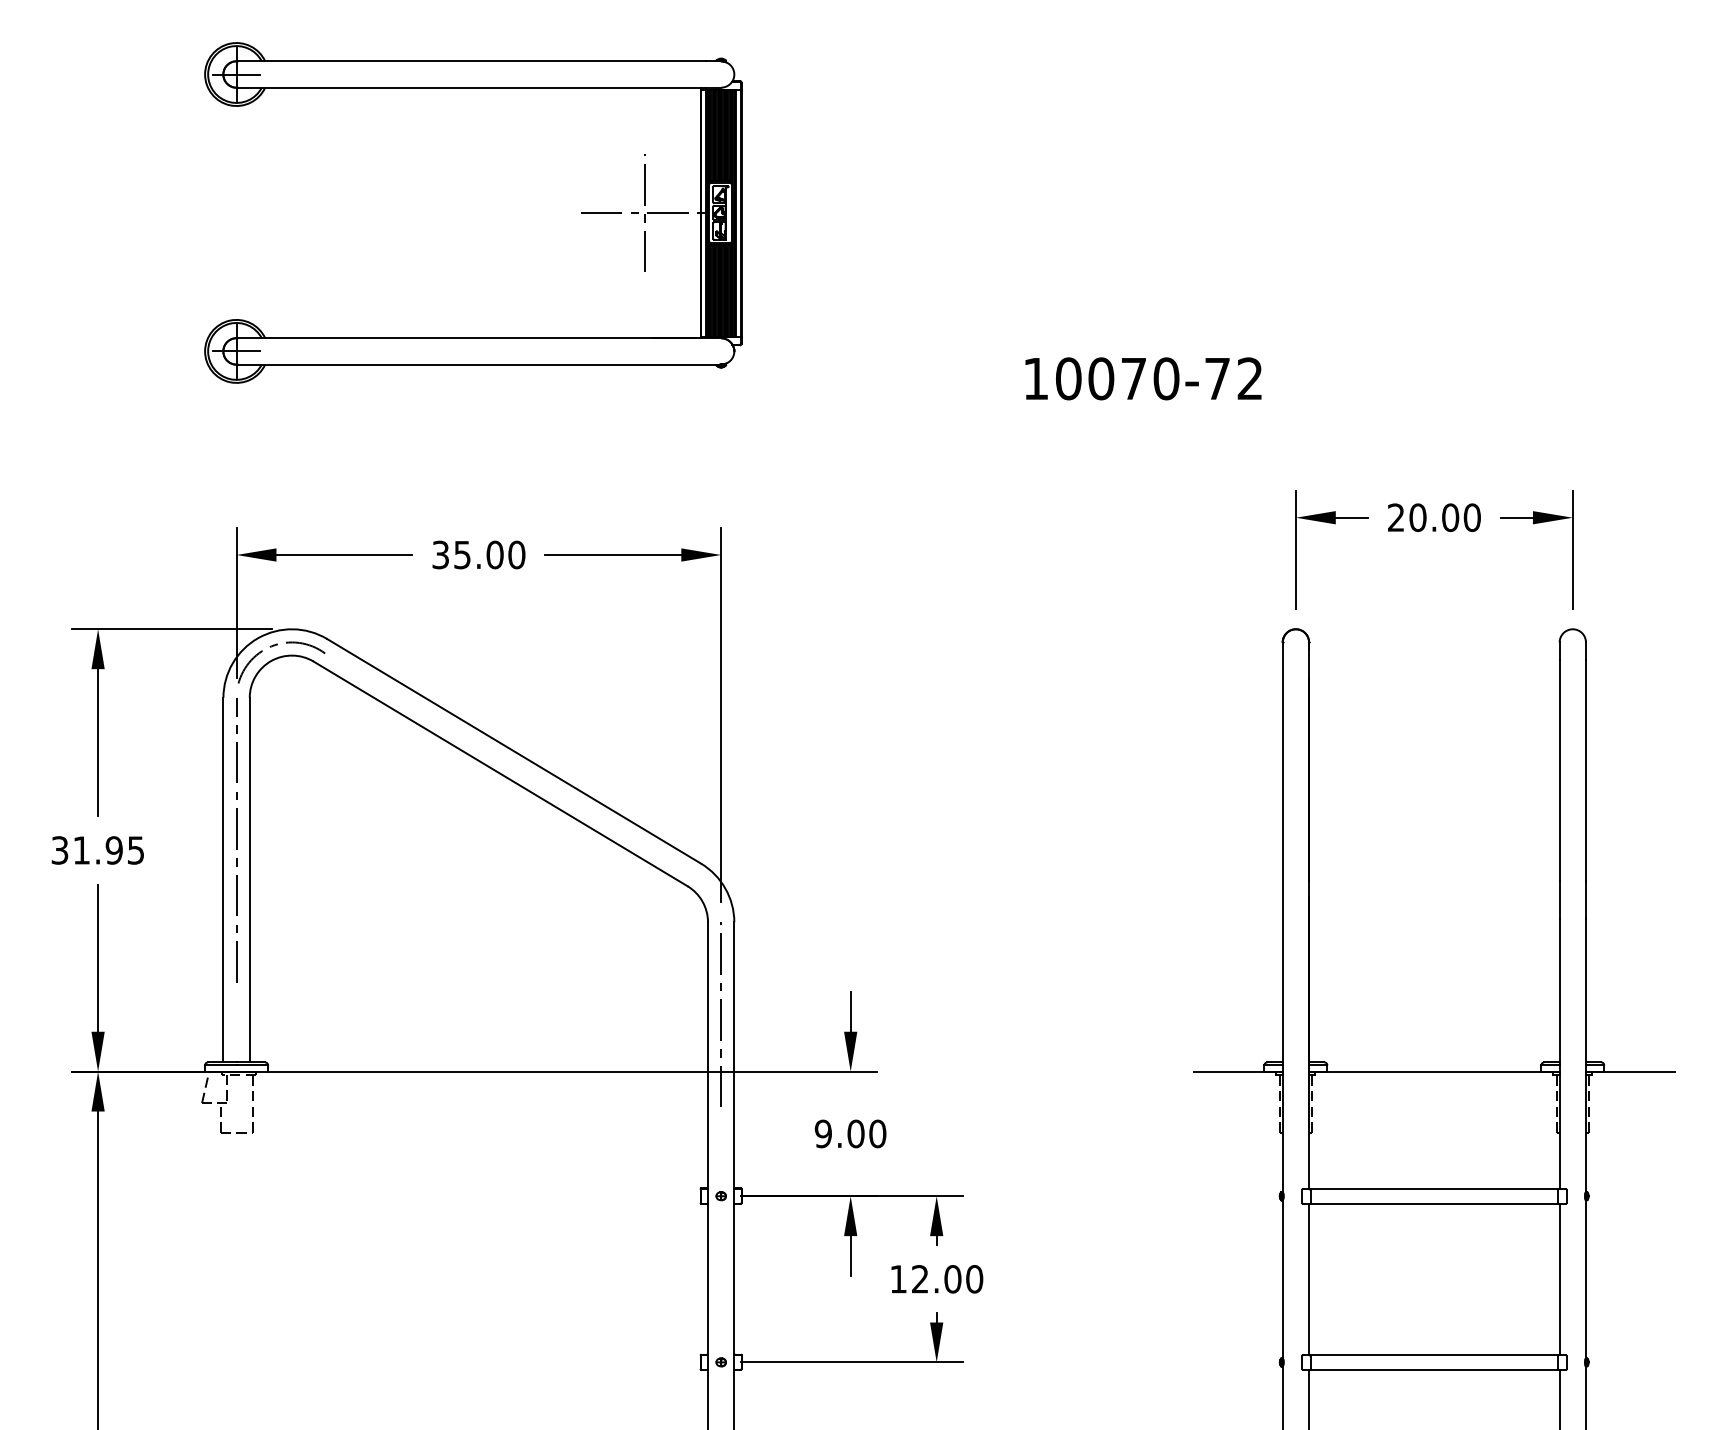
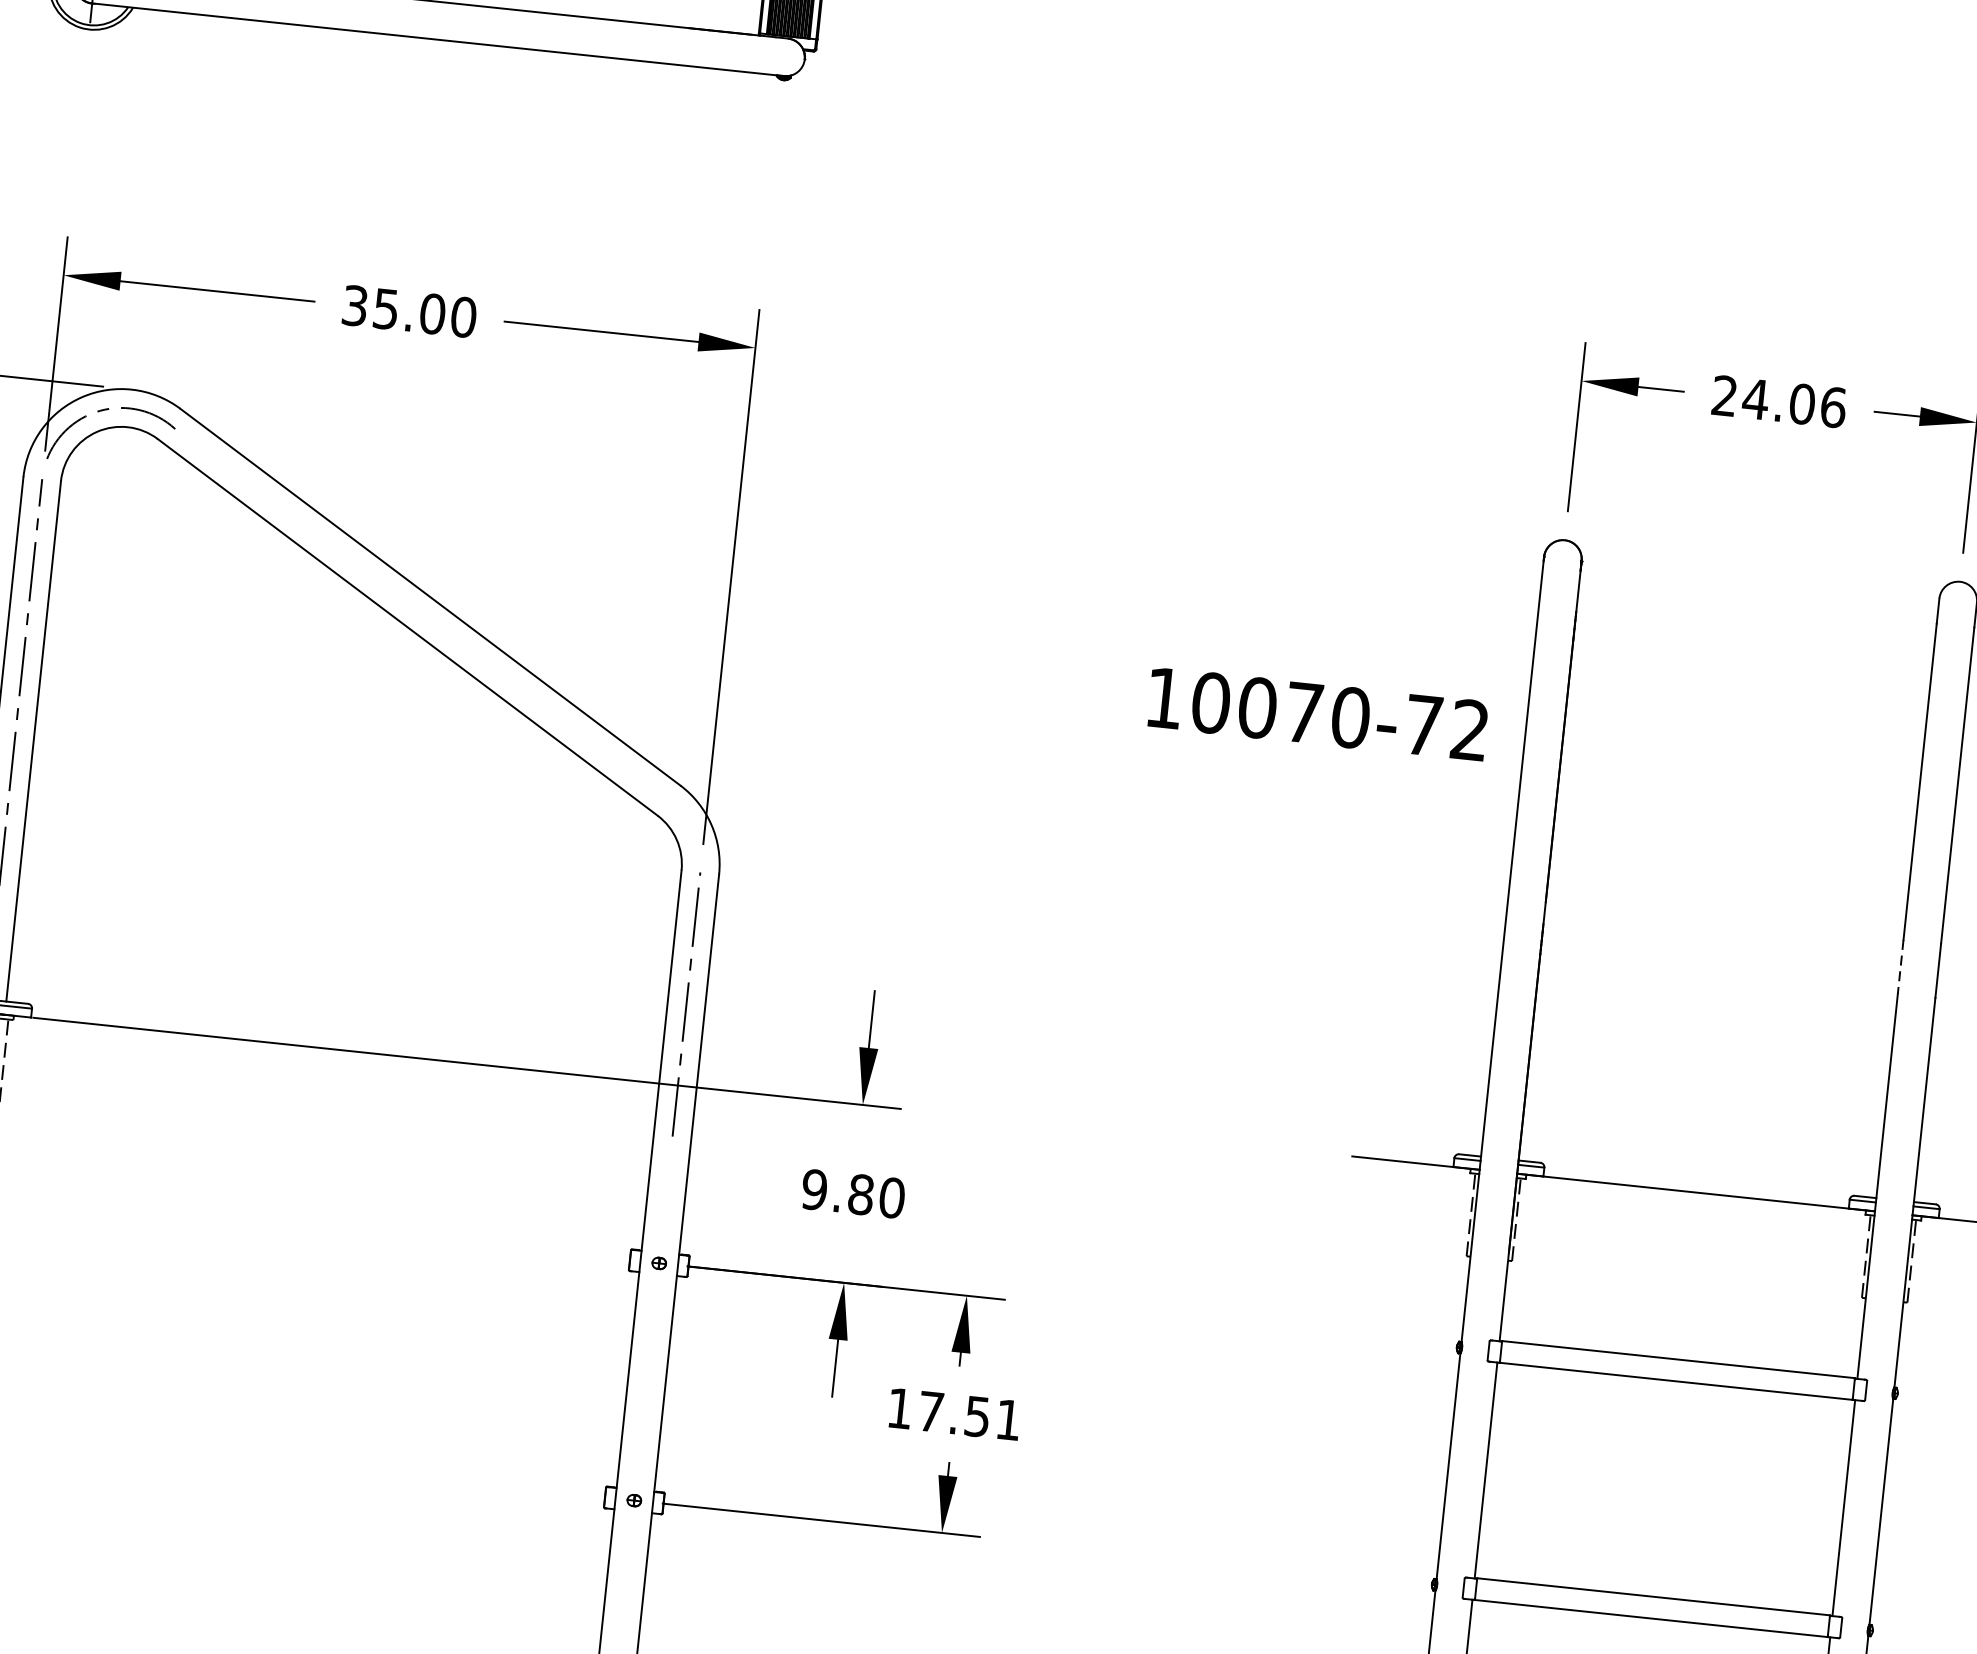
text: (1143, 378) -> (1317, 713), moved
text: (1444, 517) -> (1793, 402), 20.00 -> 24.06
line: (1559, 900) -> (1900, 967), solid -> dashed
text: (855, 1133) -> (860, 1194), 9.00 -> 9.80
text: (947, 1279) -> (969, 1416), 12.00 -> 17.51

